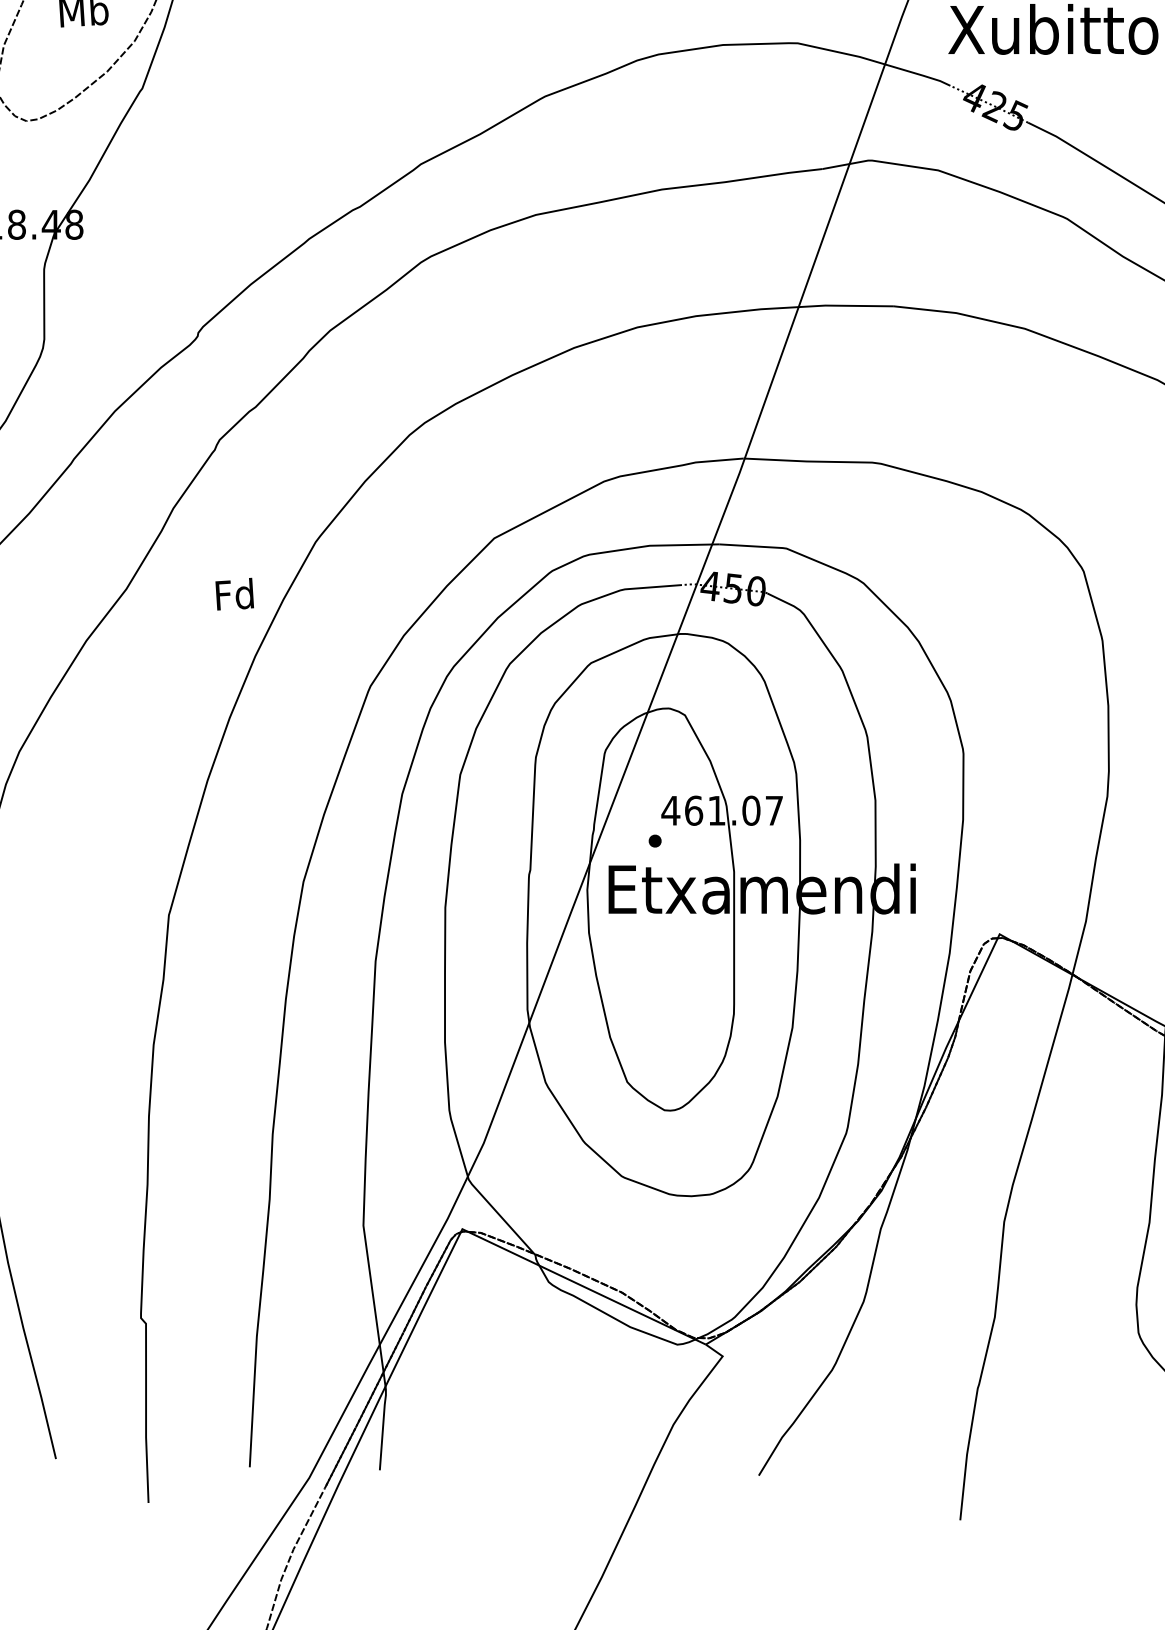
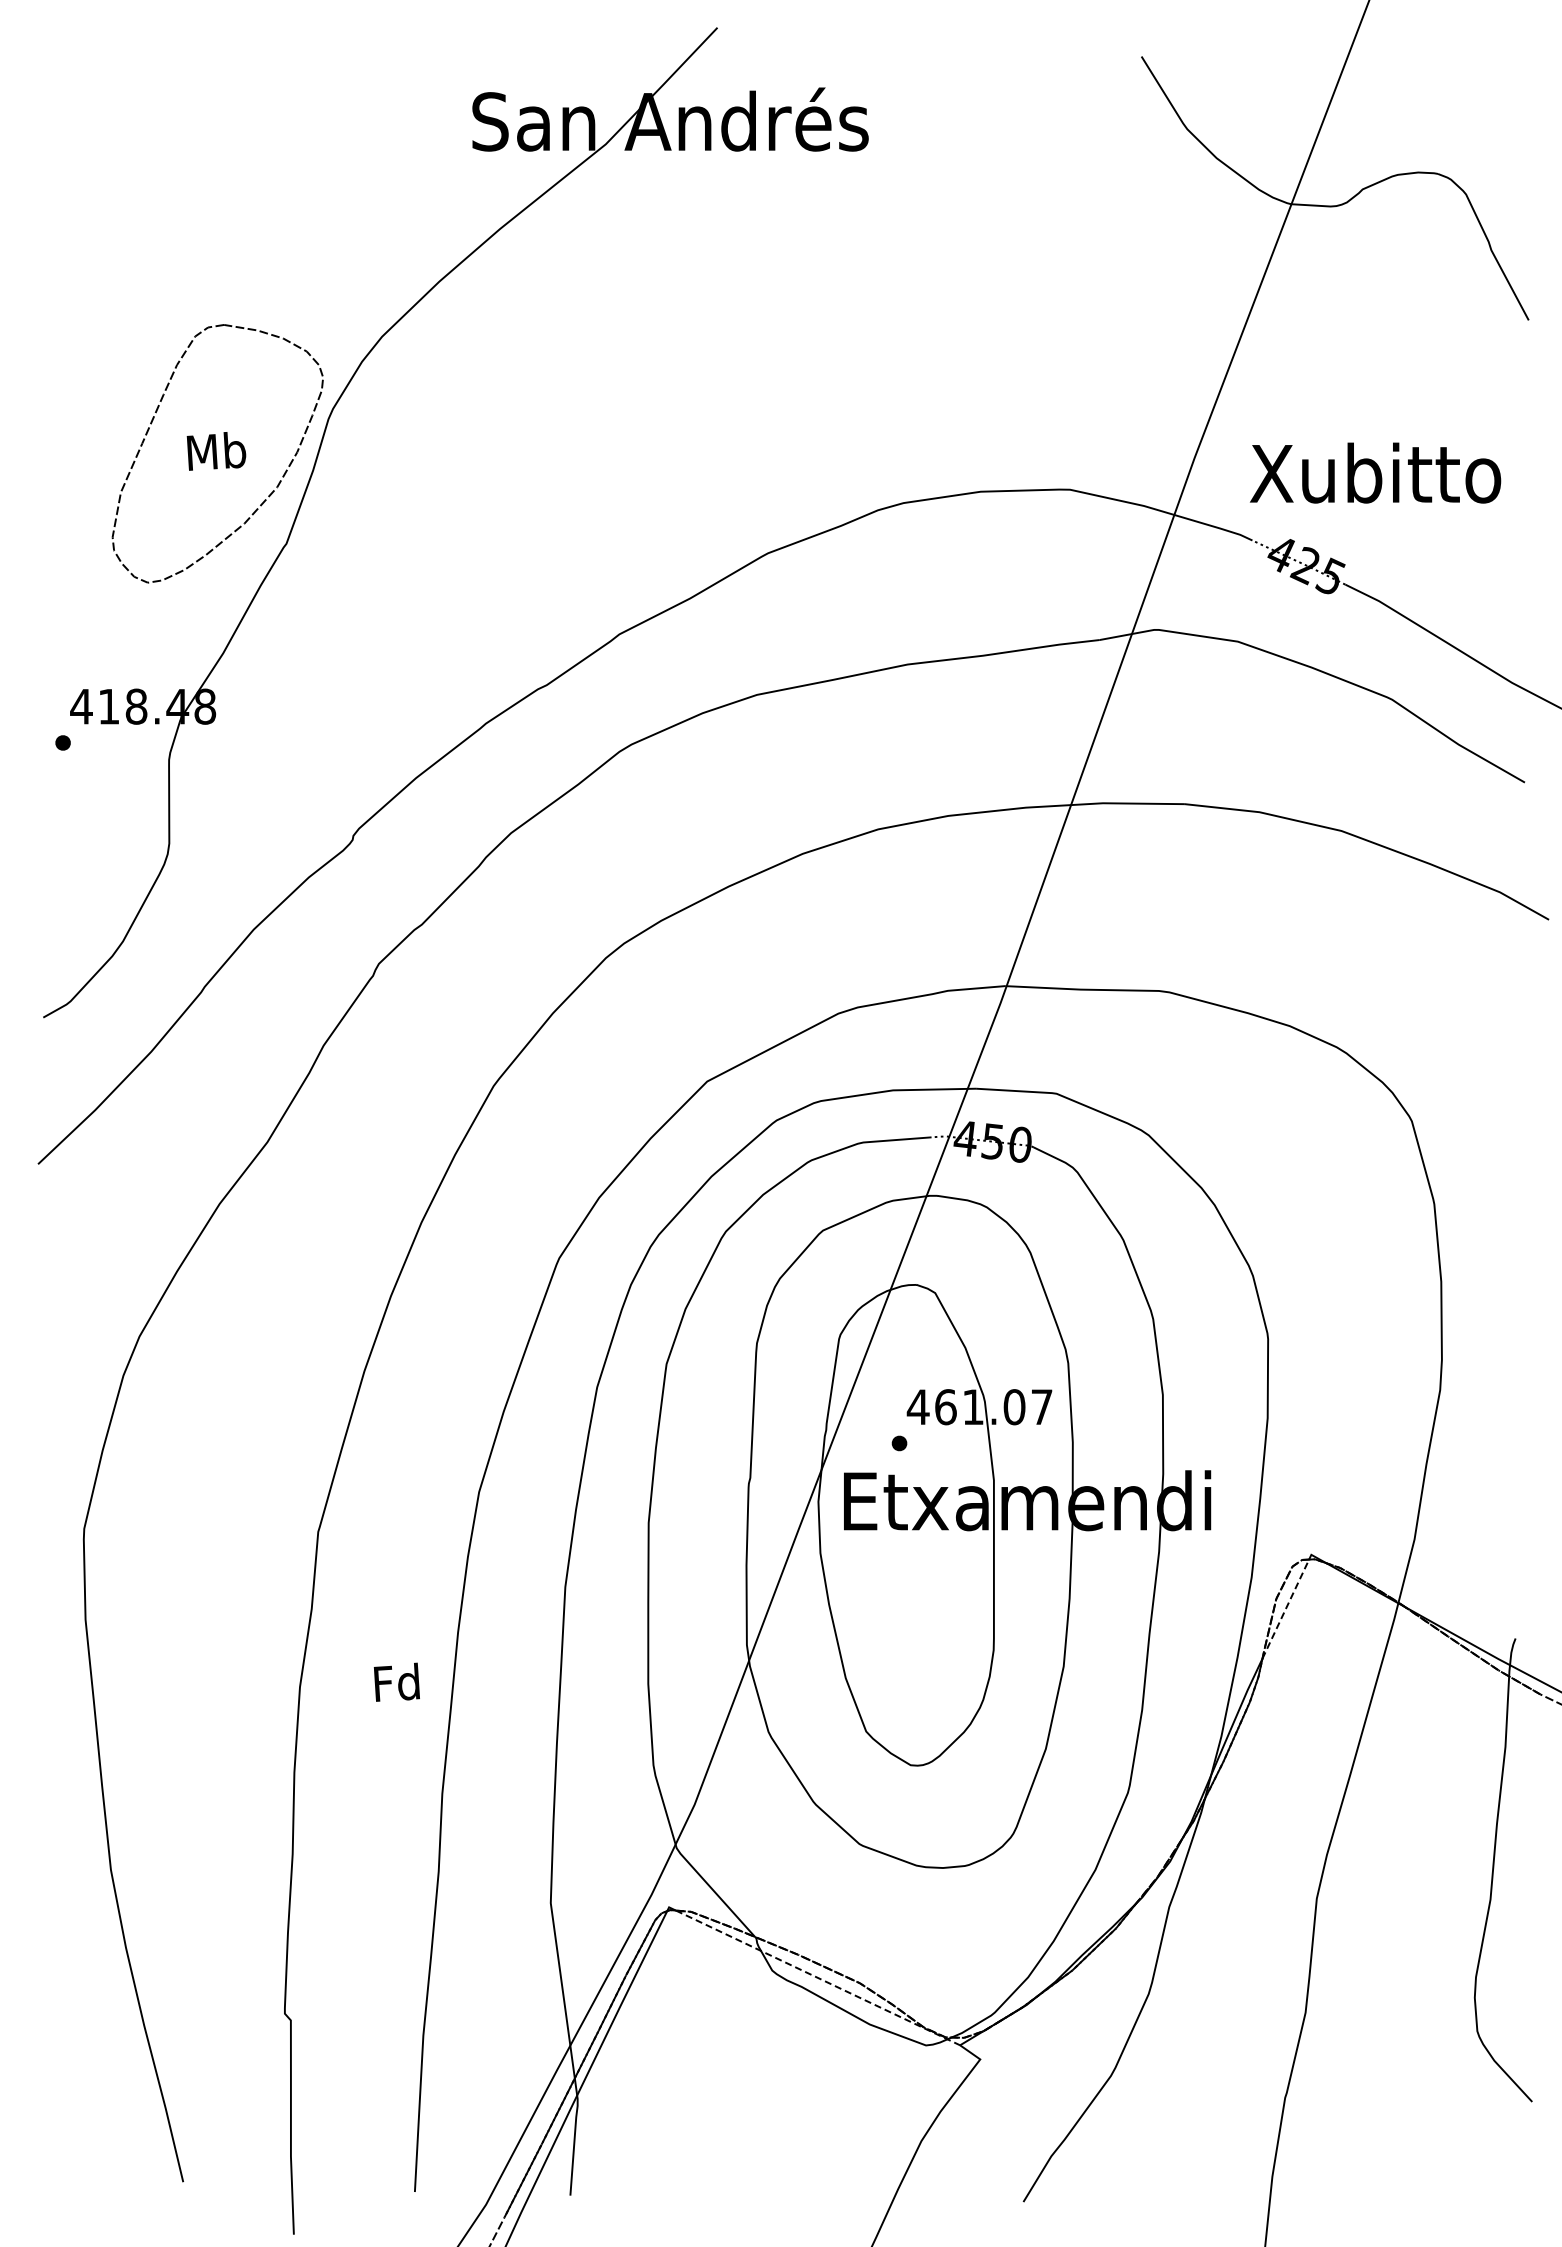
text: (234, 593) -> (396, 1681), moved
line: (978, 980) -> (1285, 1609), solid -> dashed
line: (587, 1288) -> (818, 1978), solid -> dashed

